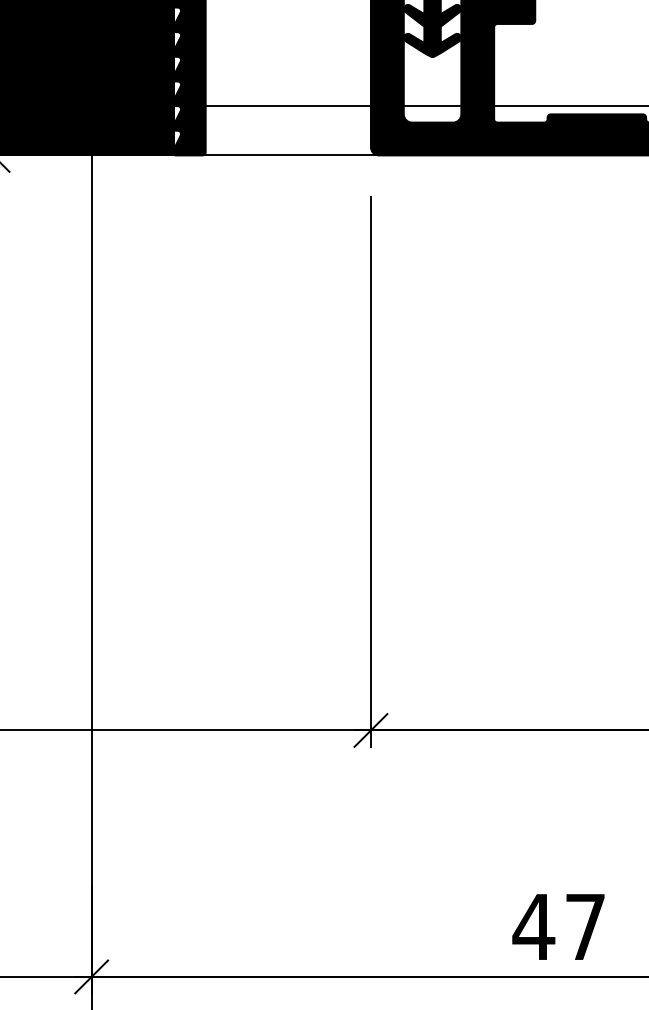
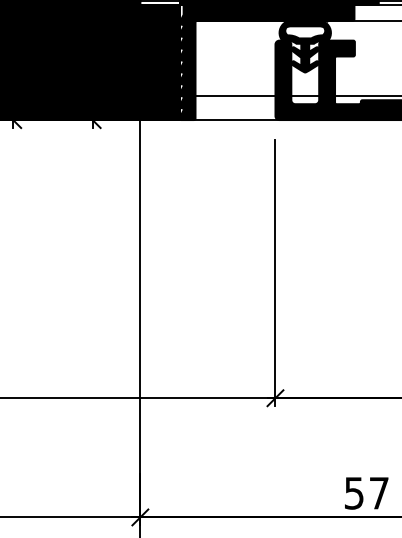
text: (532, 927) -> (353, 493), 47 -> 57

